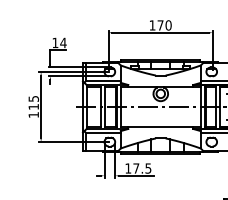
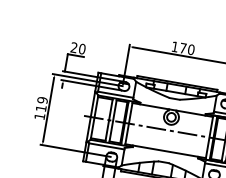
text: (59, 42) -> (78, 47), 14 -> 20
text: (33, 98) -> (42, 99), 115 -> 119

